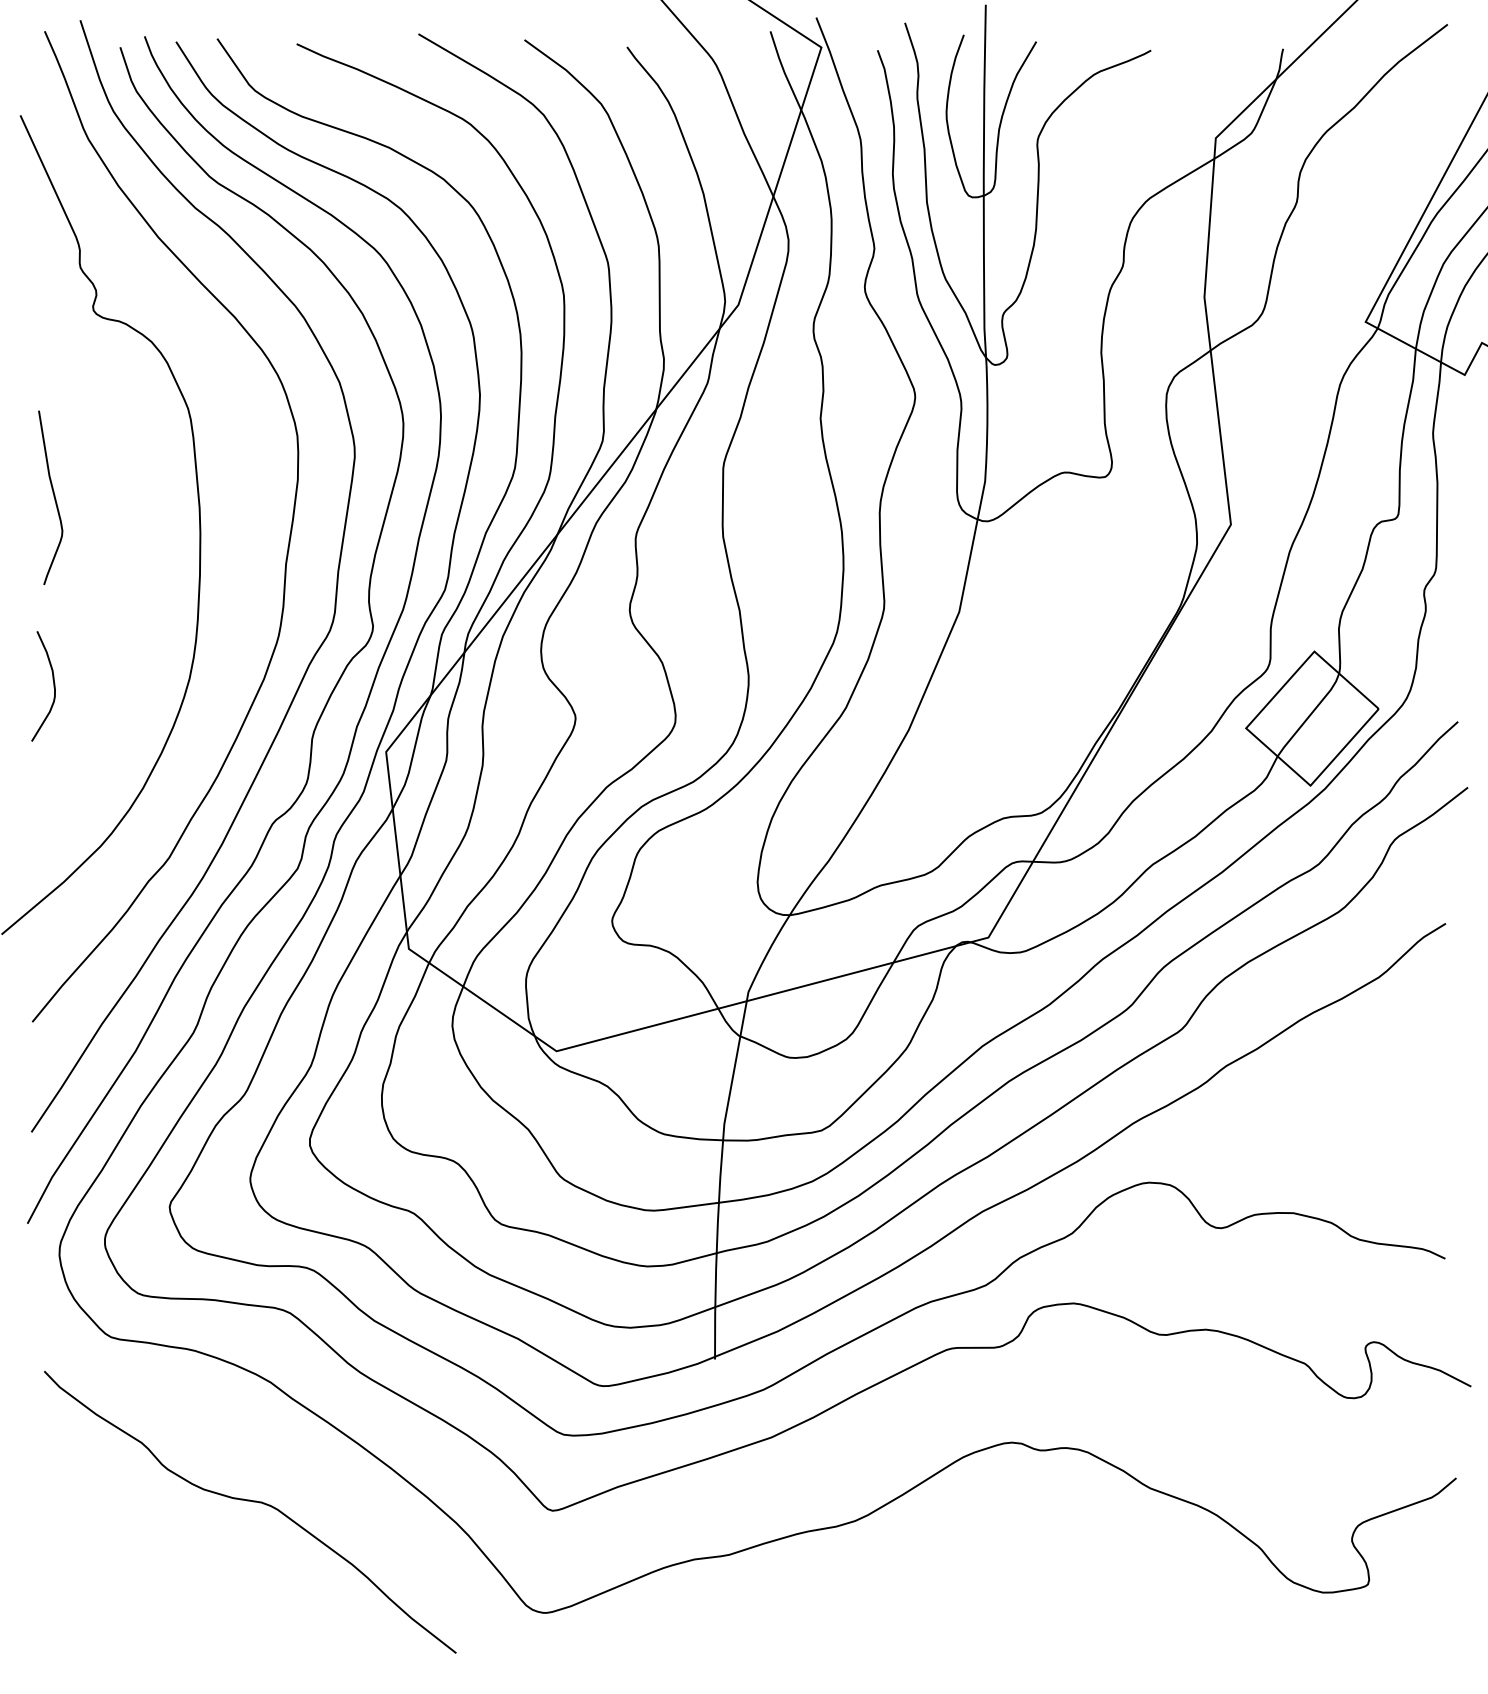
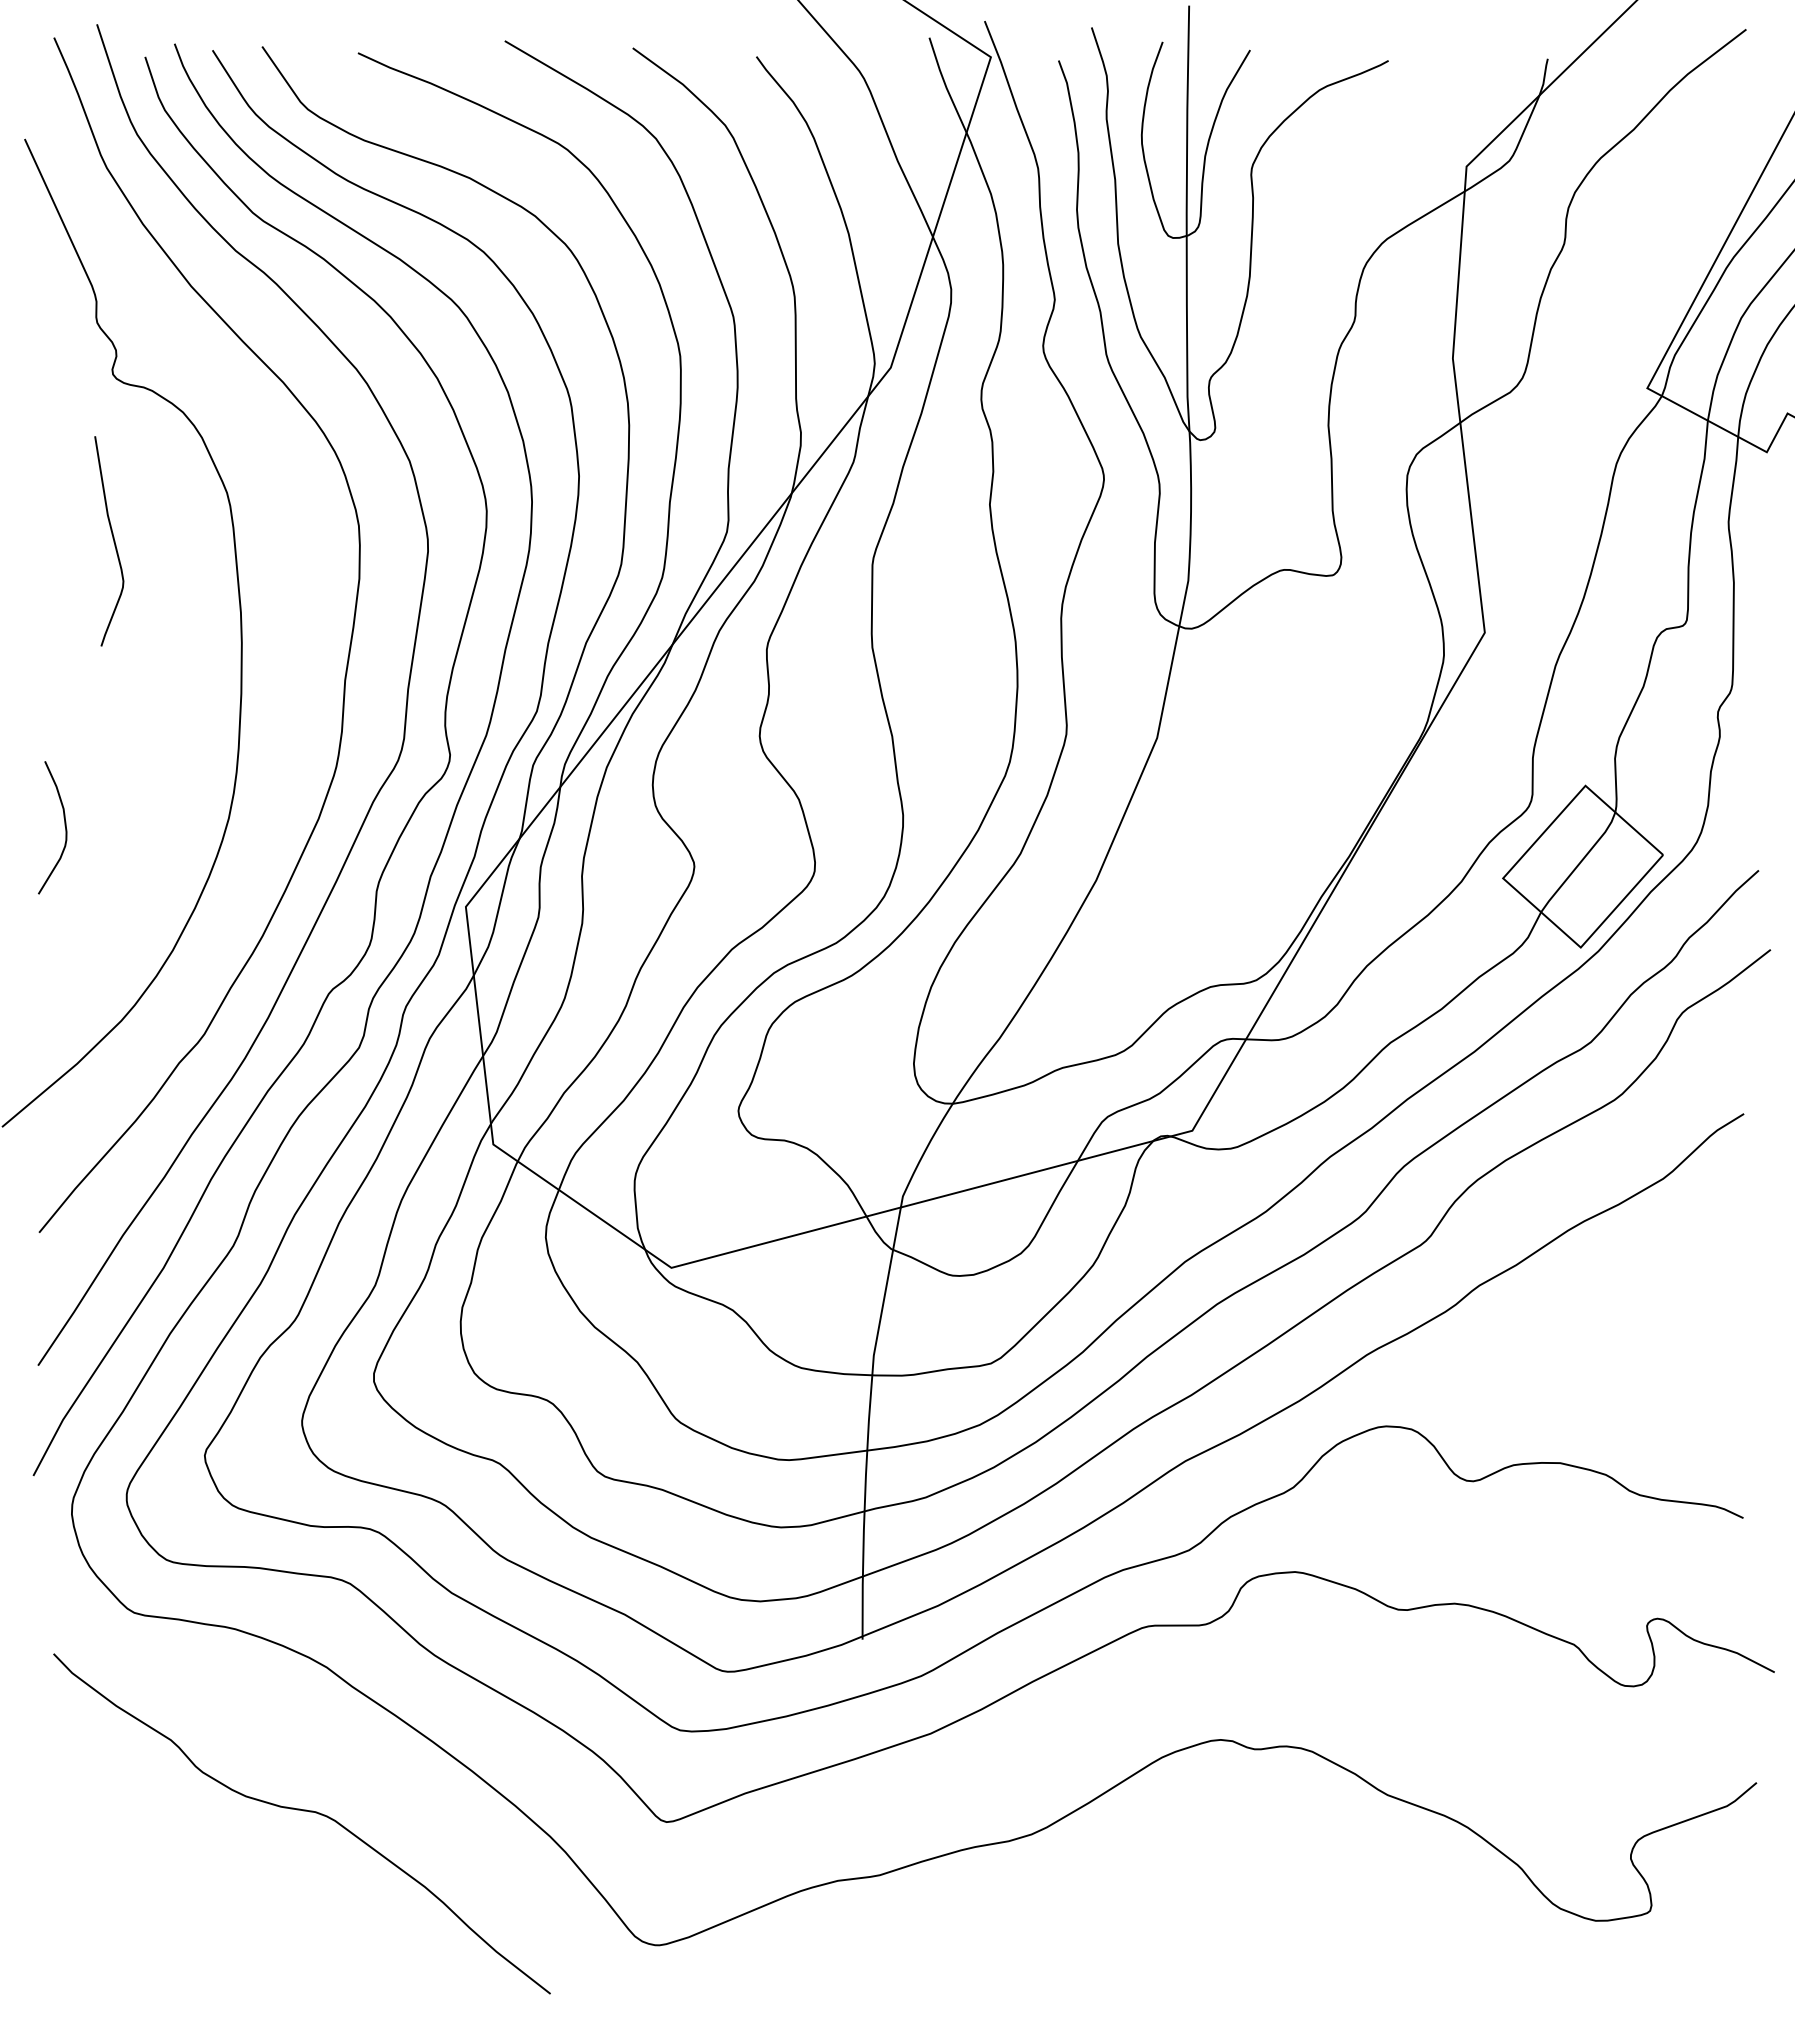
curve: (54, 497) -> (113, 541), moved

